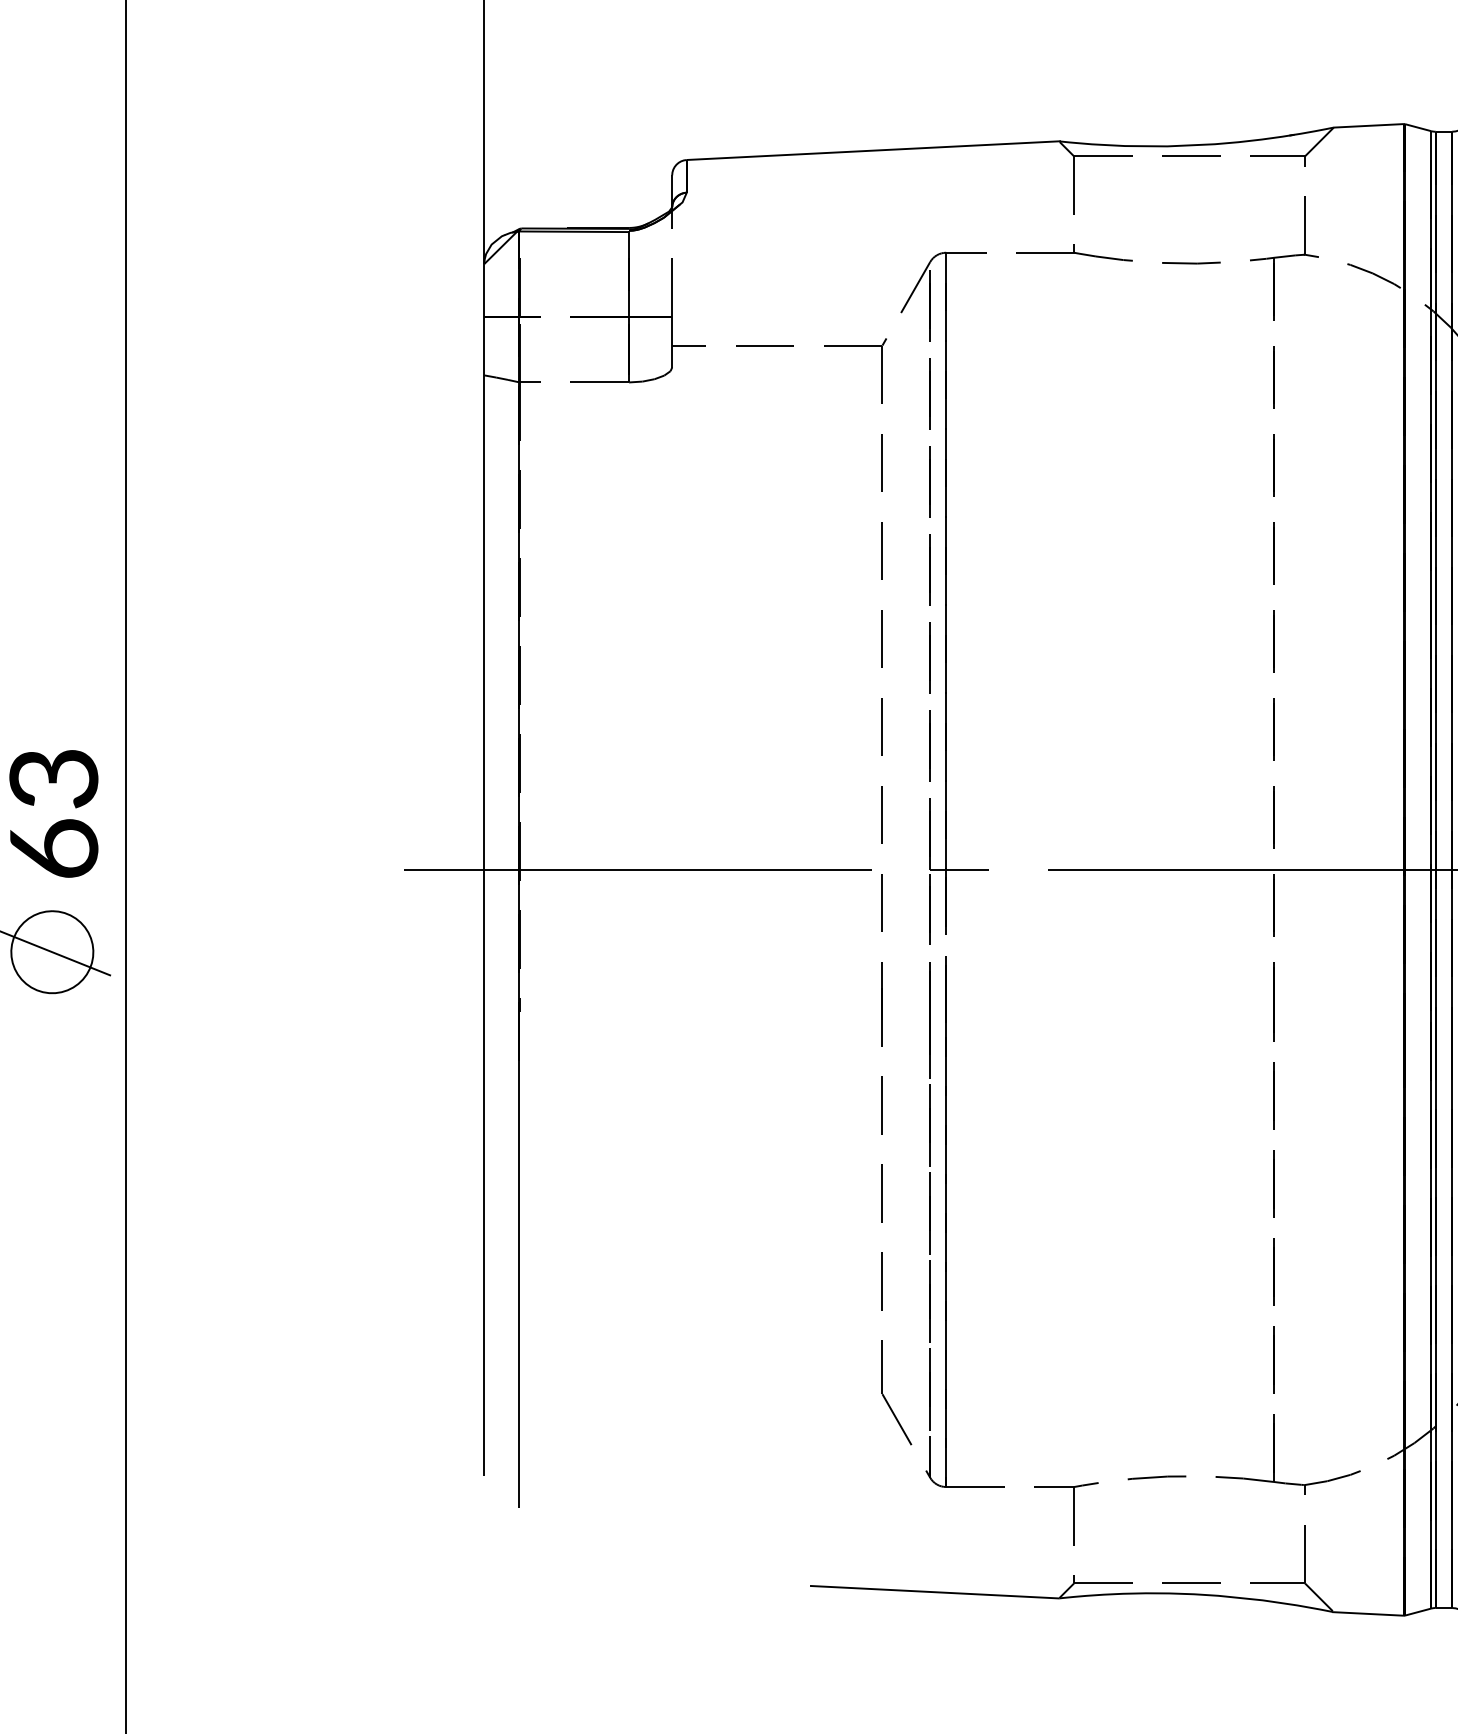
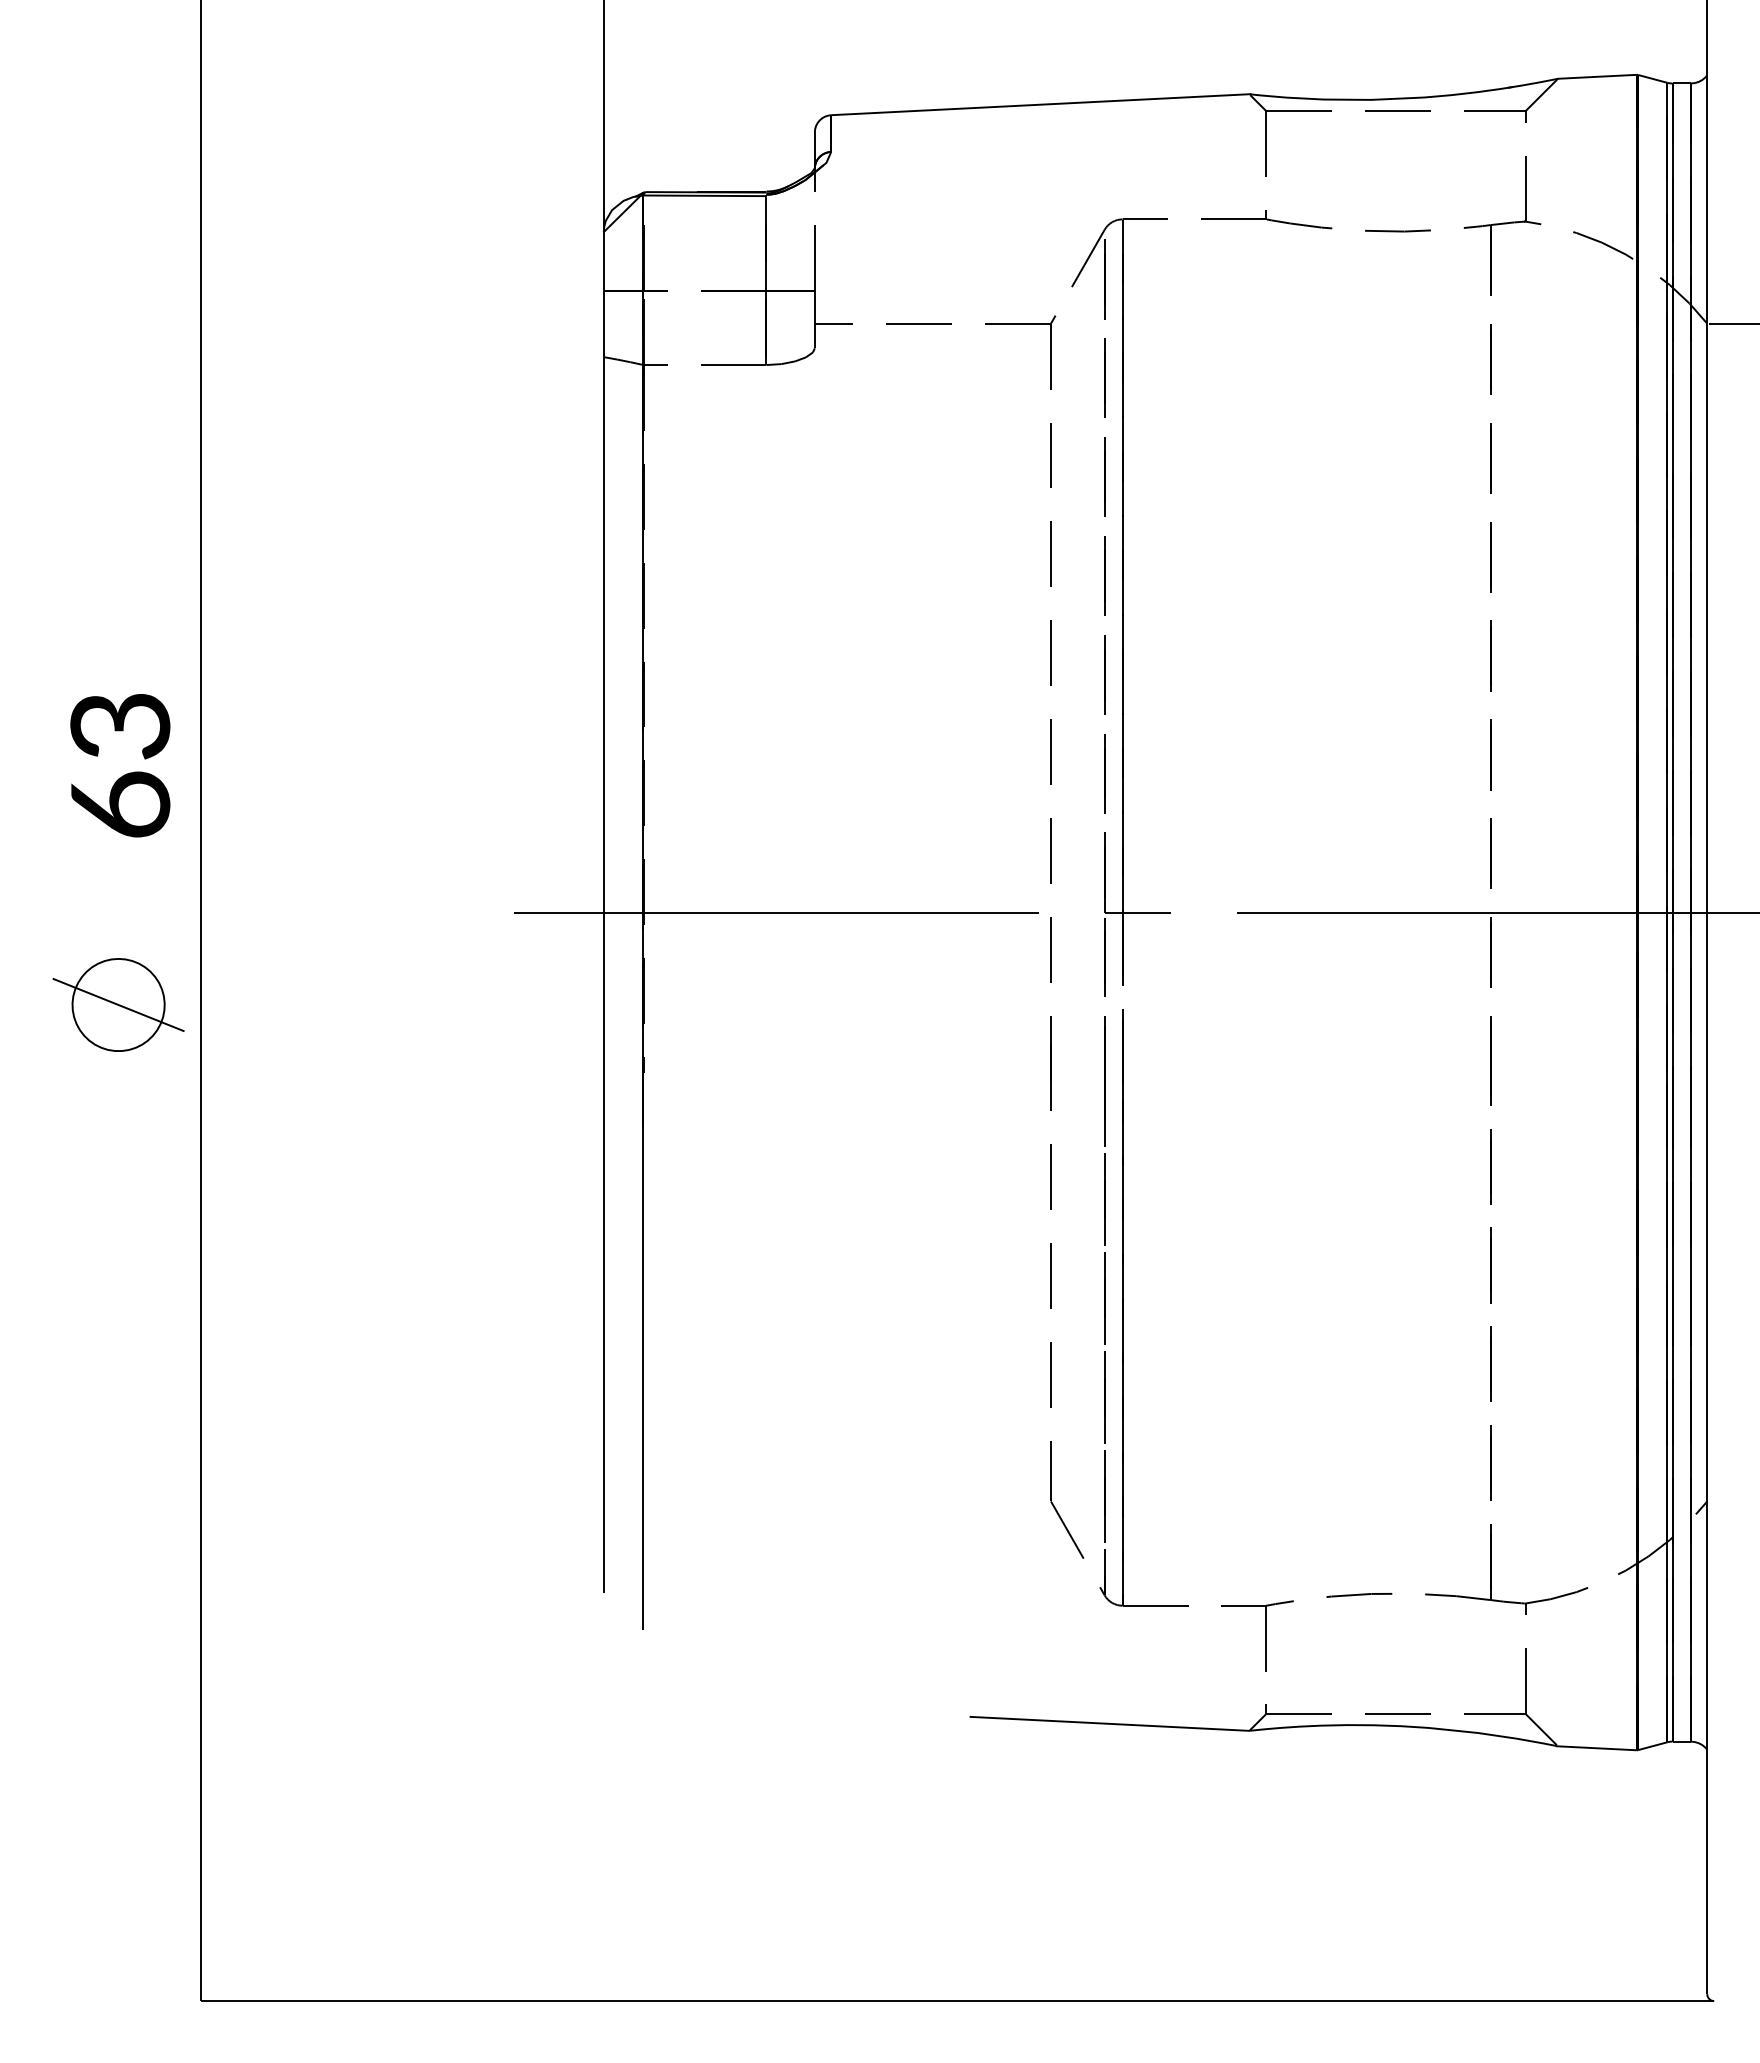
text: (54, 813) -> (120, 765), moved

